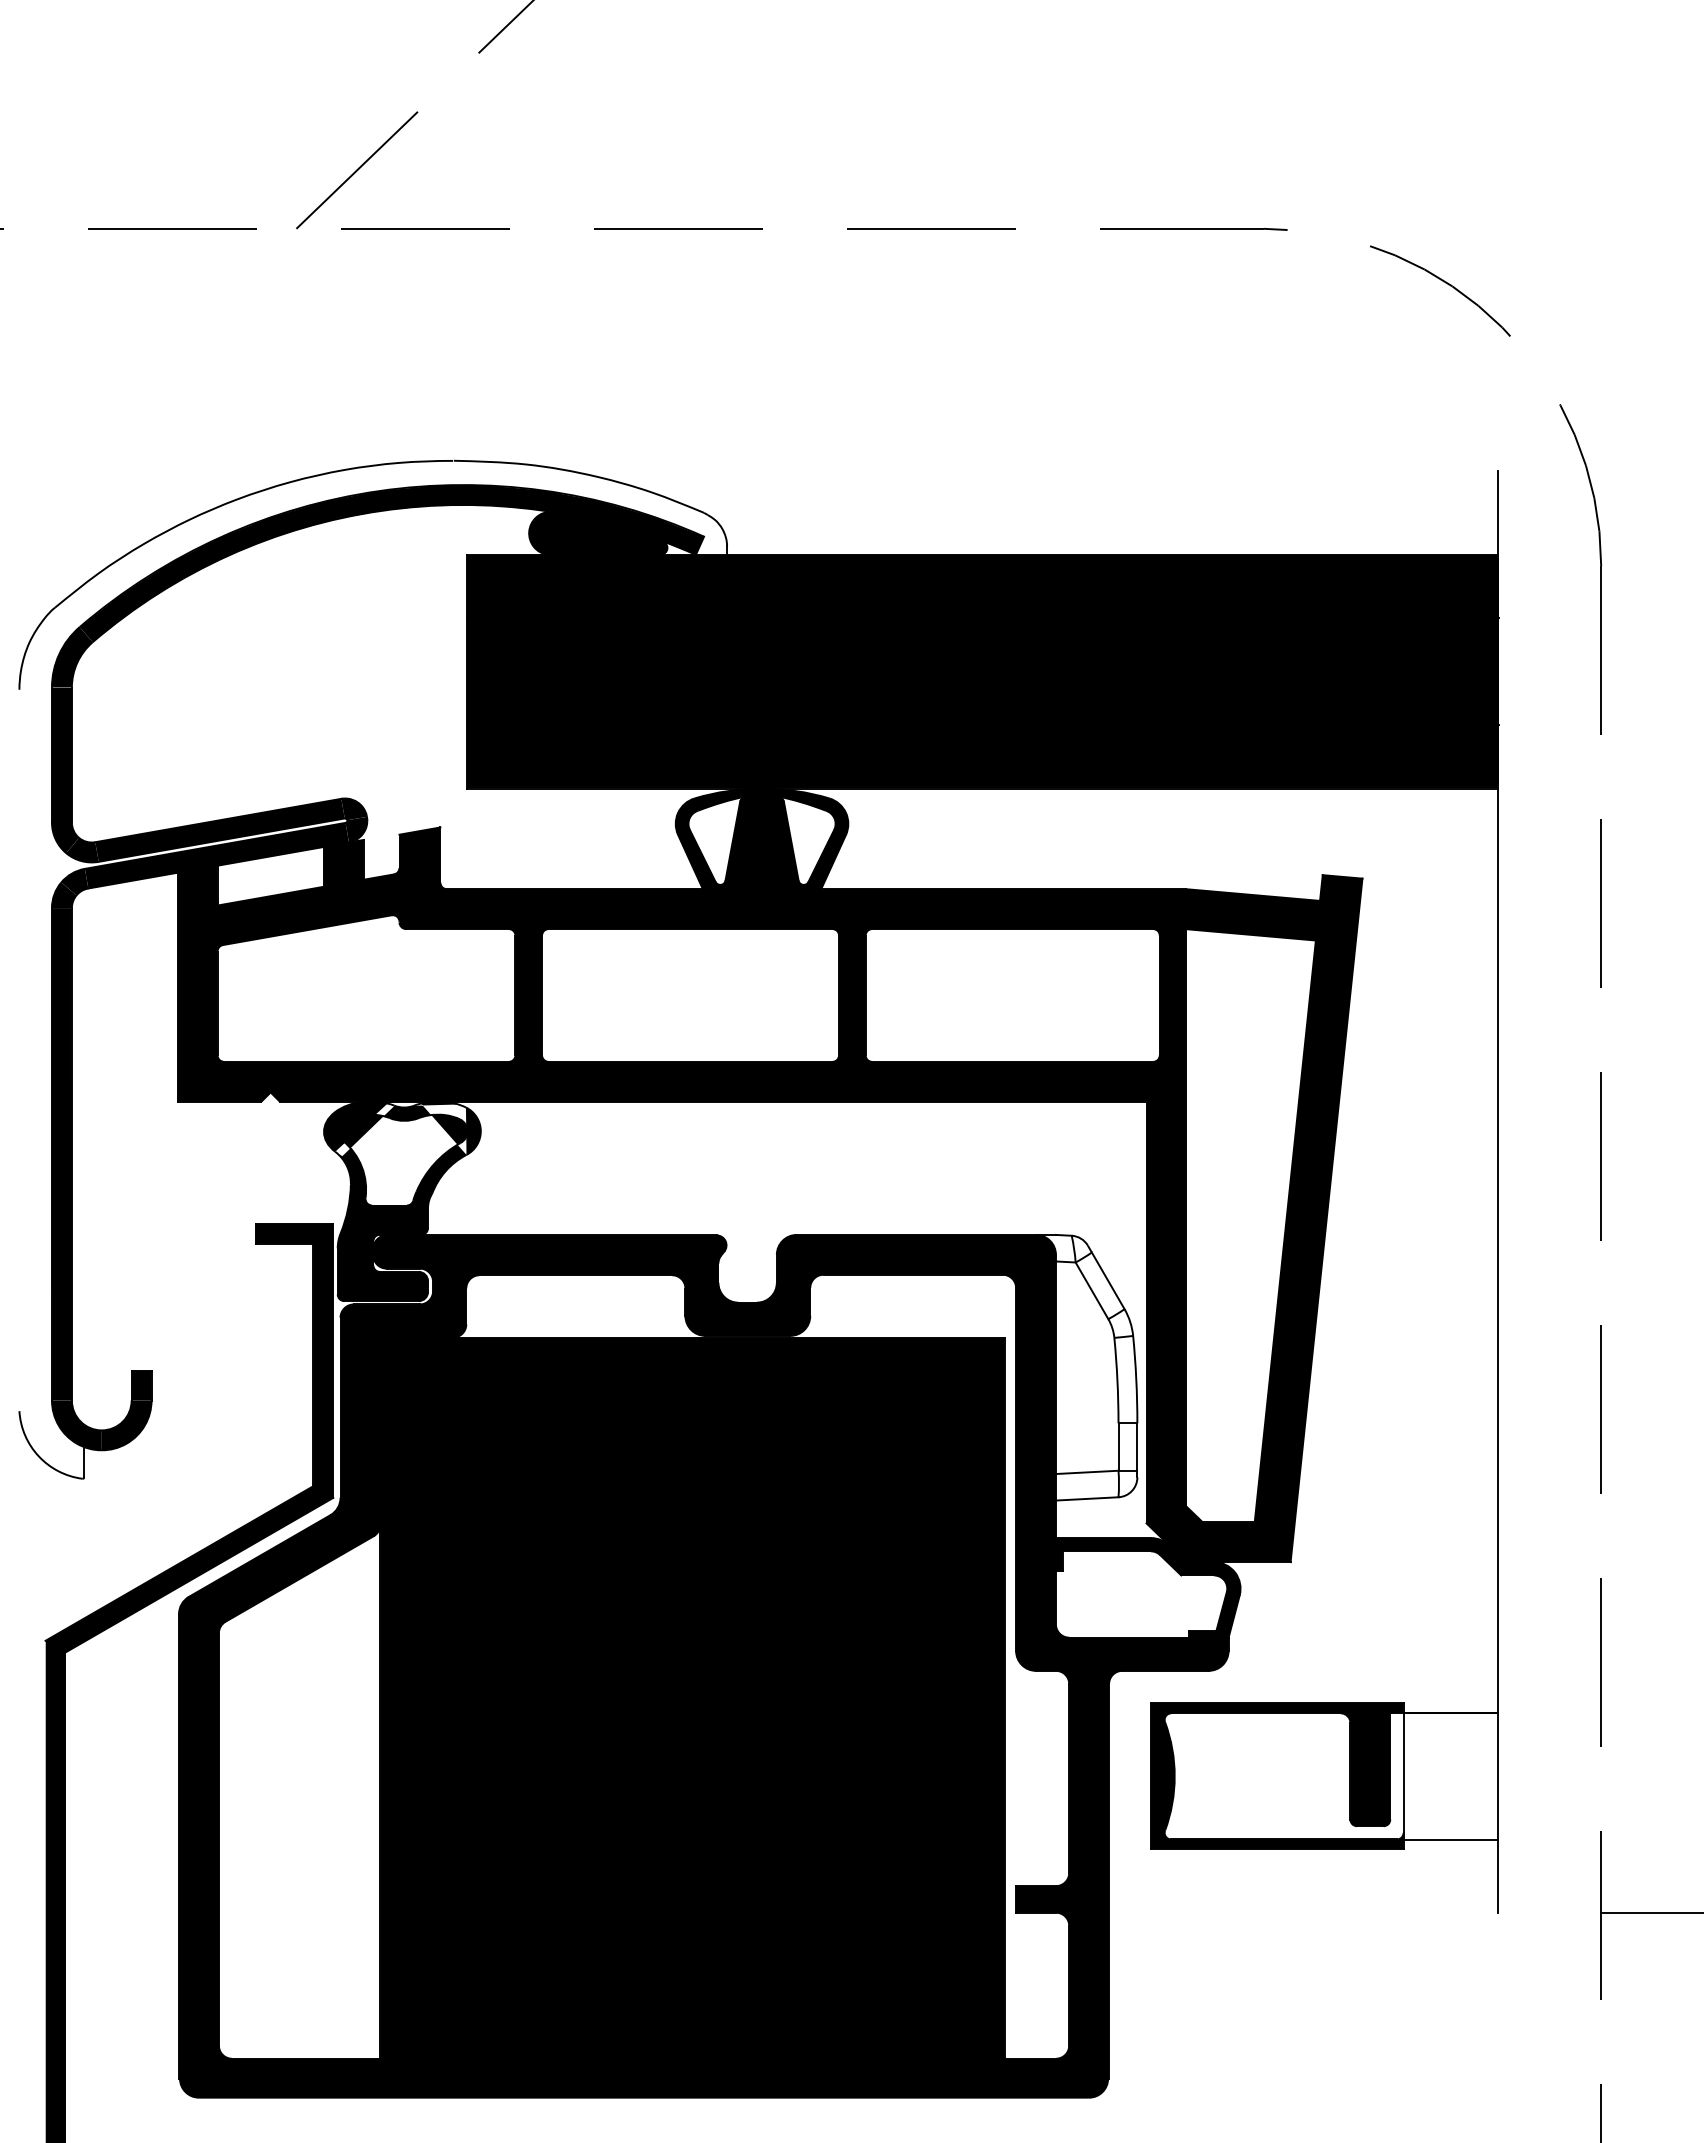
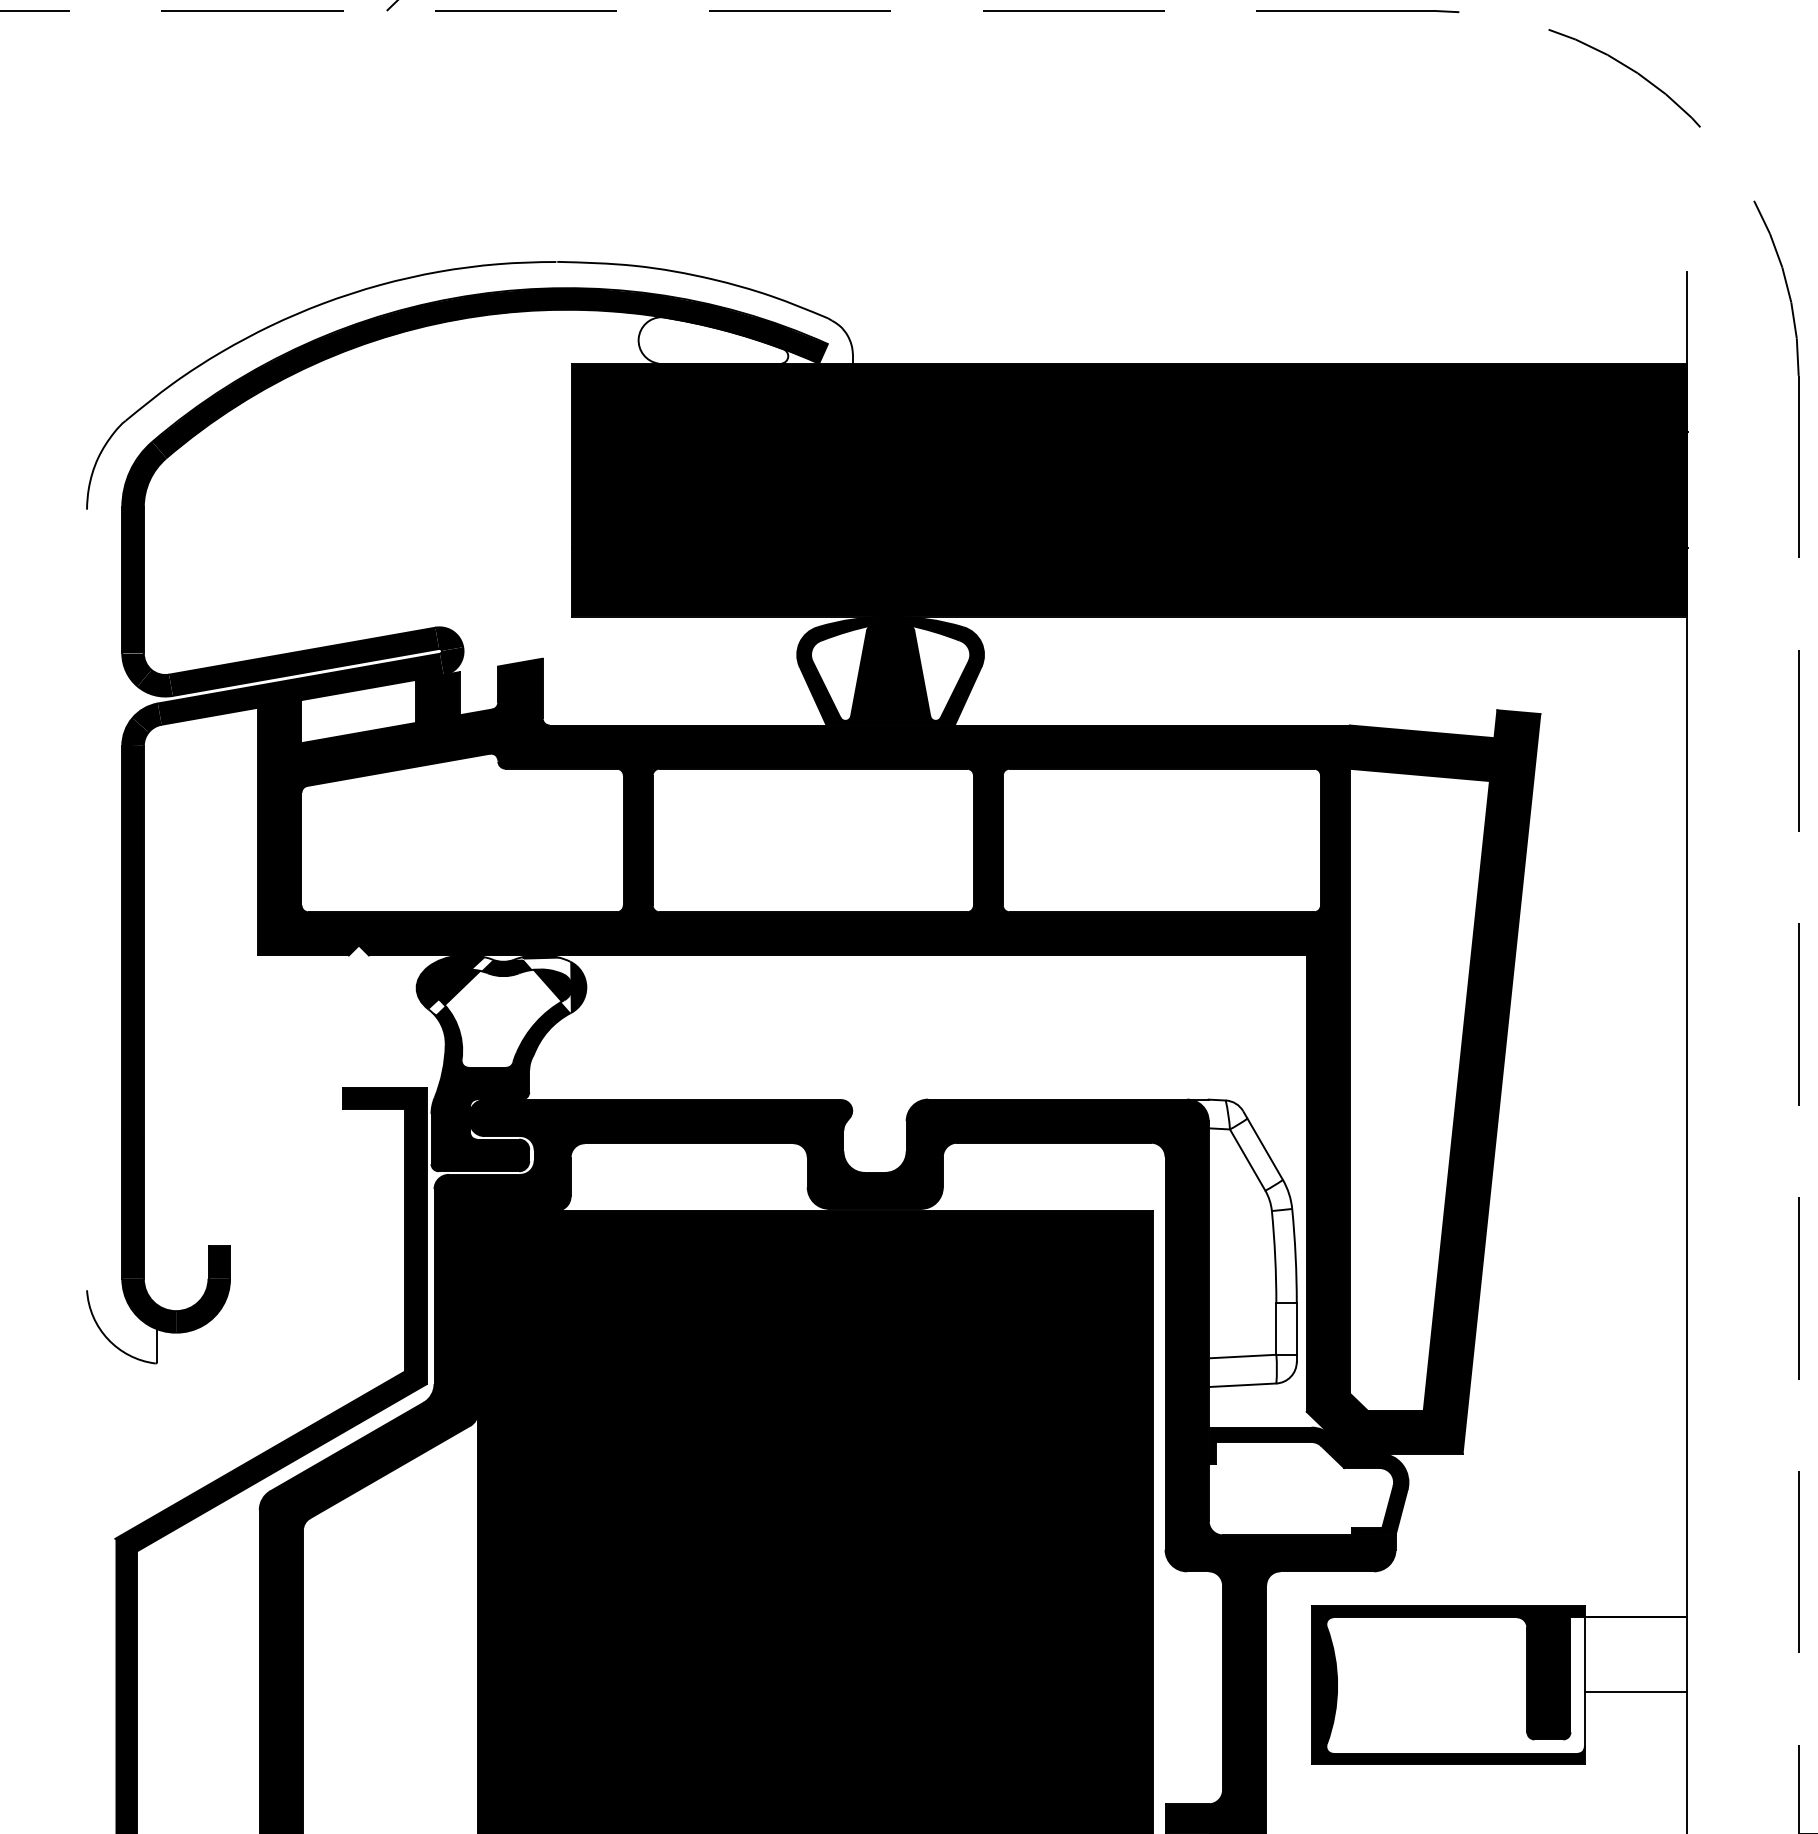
fill: (598, 532) -> (713, 339), removed
line: (1450, 1839) -> (1635, 1692), moved

